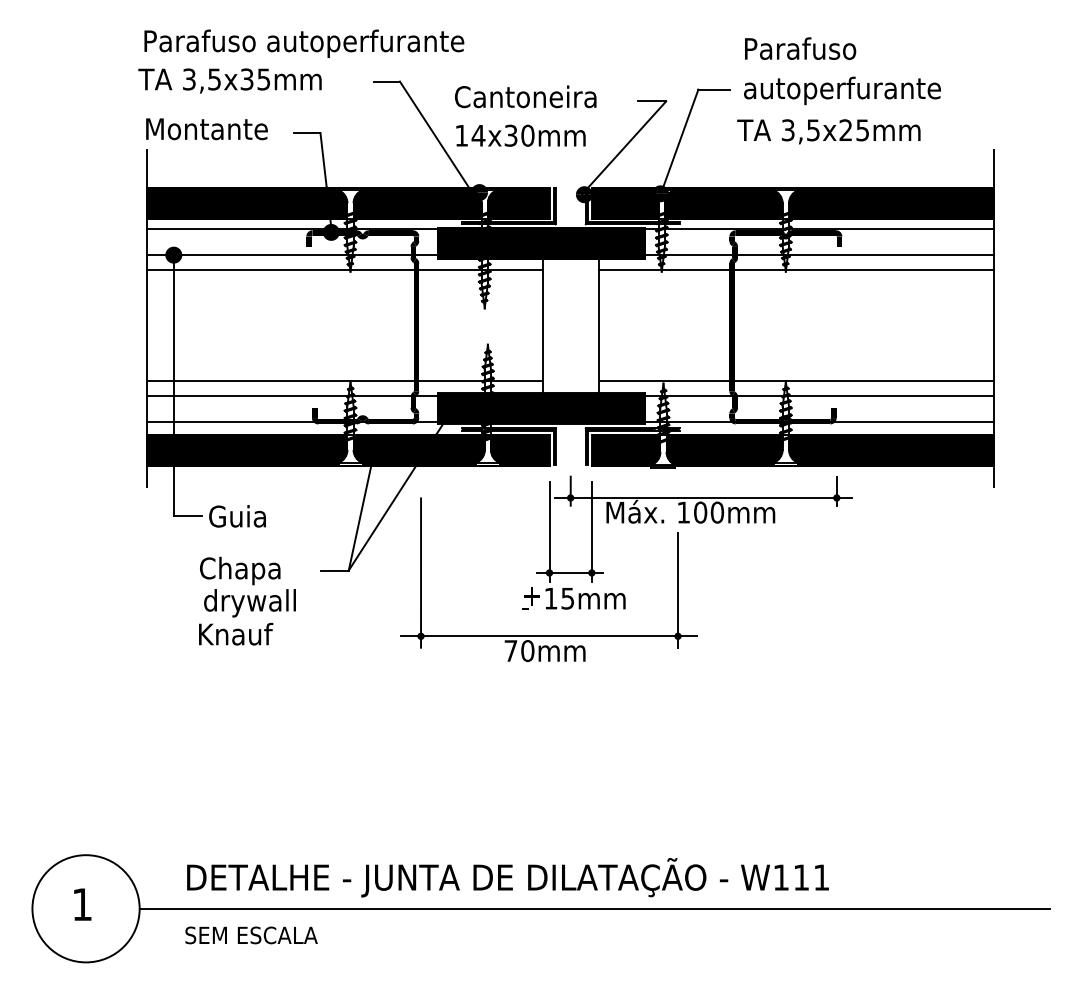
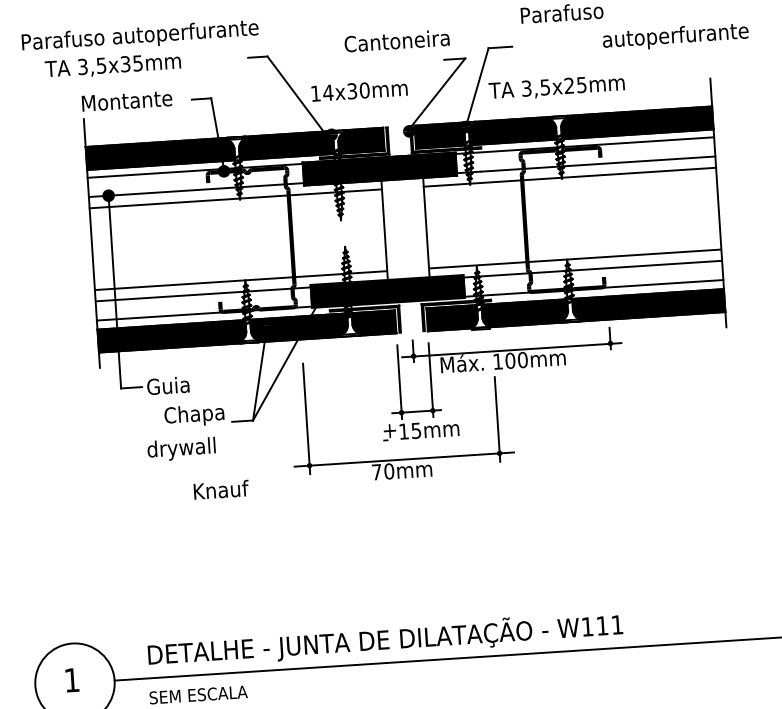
text: (304, 43) -> (140, 36), moved
text: (229, 80) -> (112, 65), moved
text: (842, 90) -> (675, 36), moved
text: (525, 96) -> (396, 40), moved
text: (828, 131) -> (556, 87), moved
text: (240, 570) -> (194, 415), moved
text: (236, 633) -> (221, 489), moved

